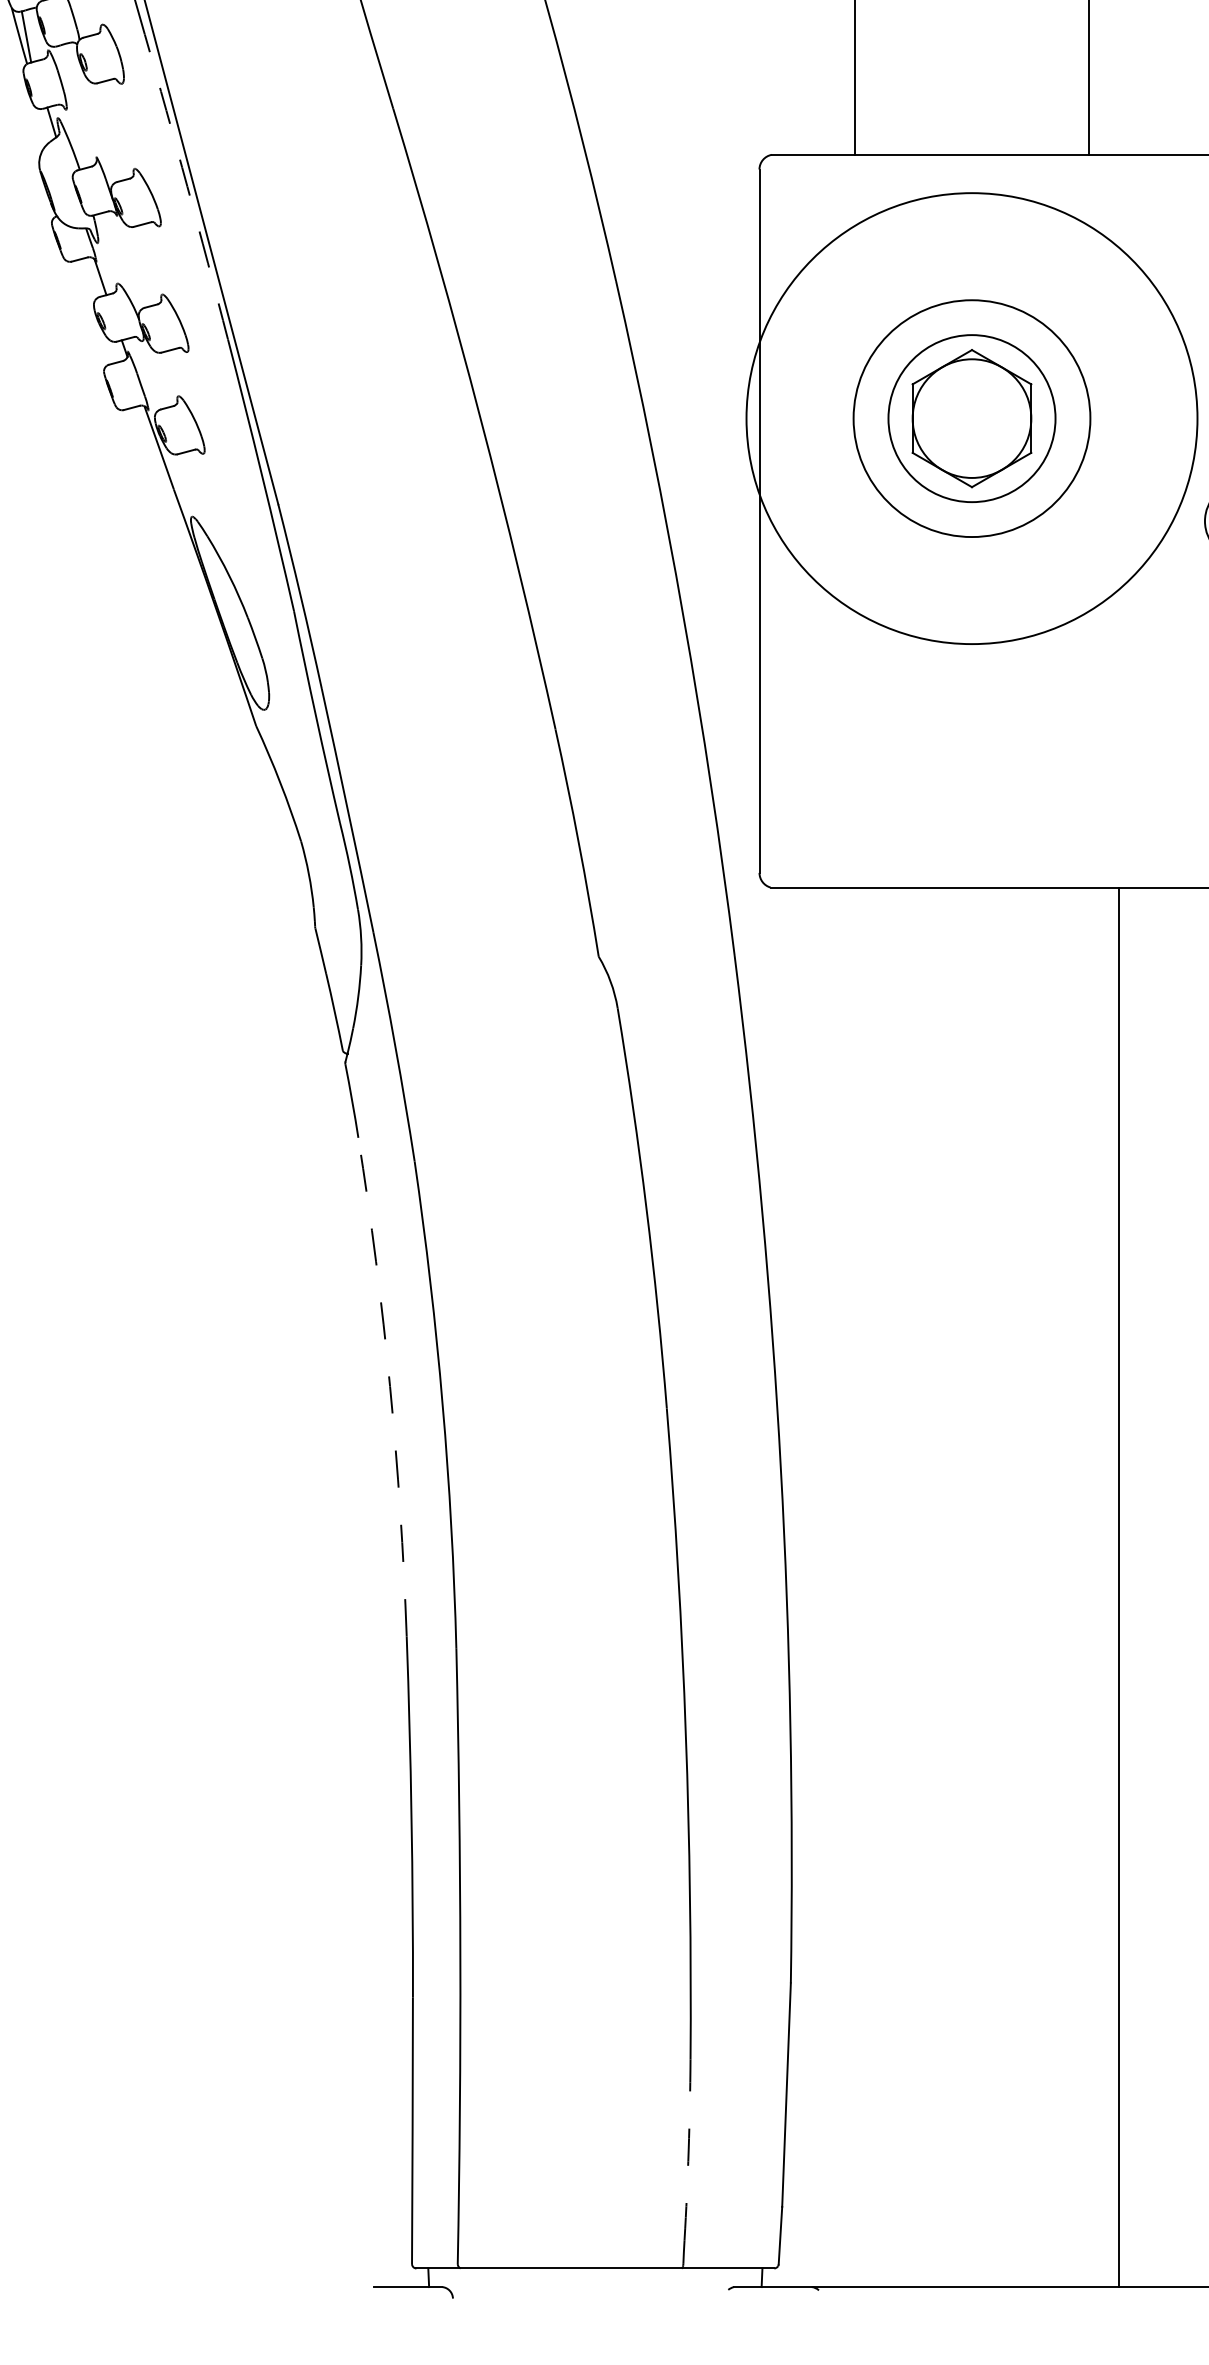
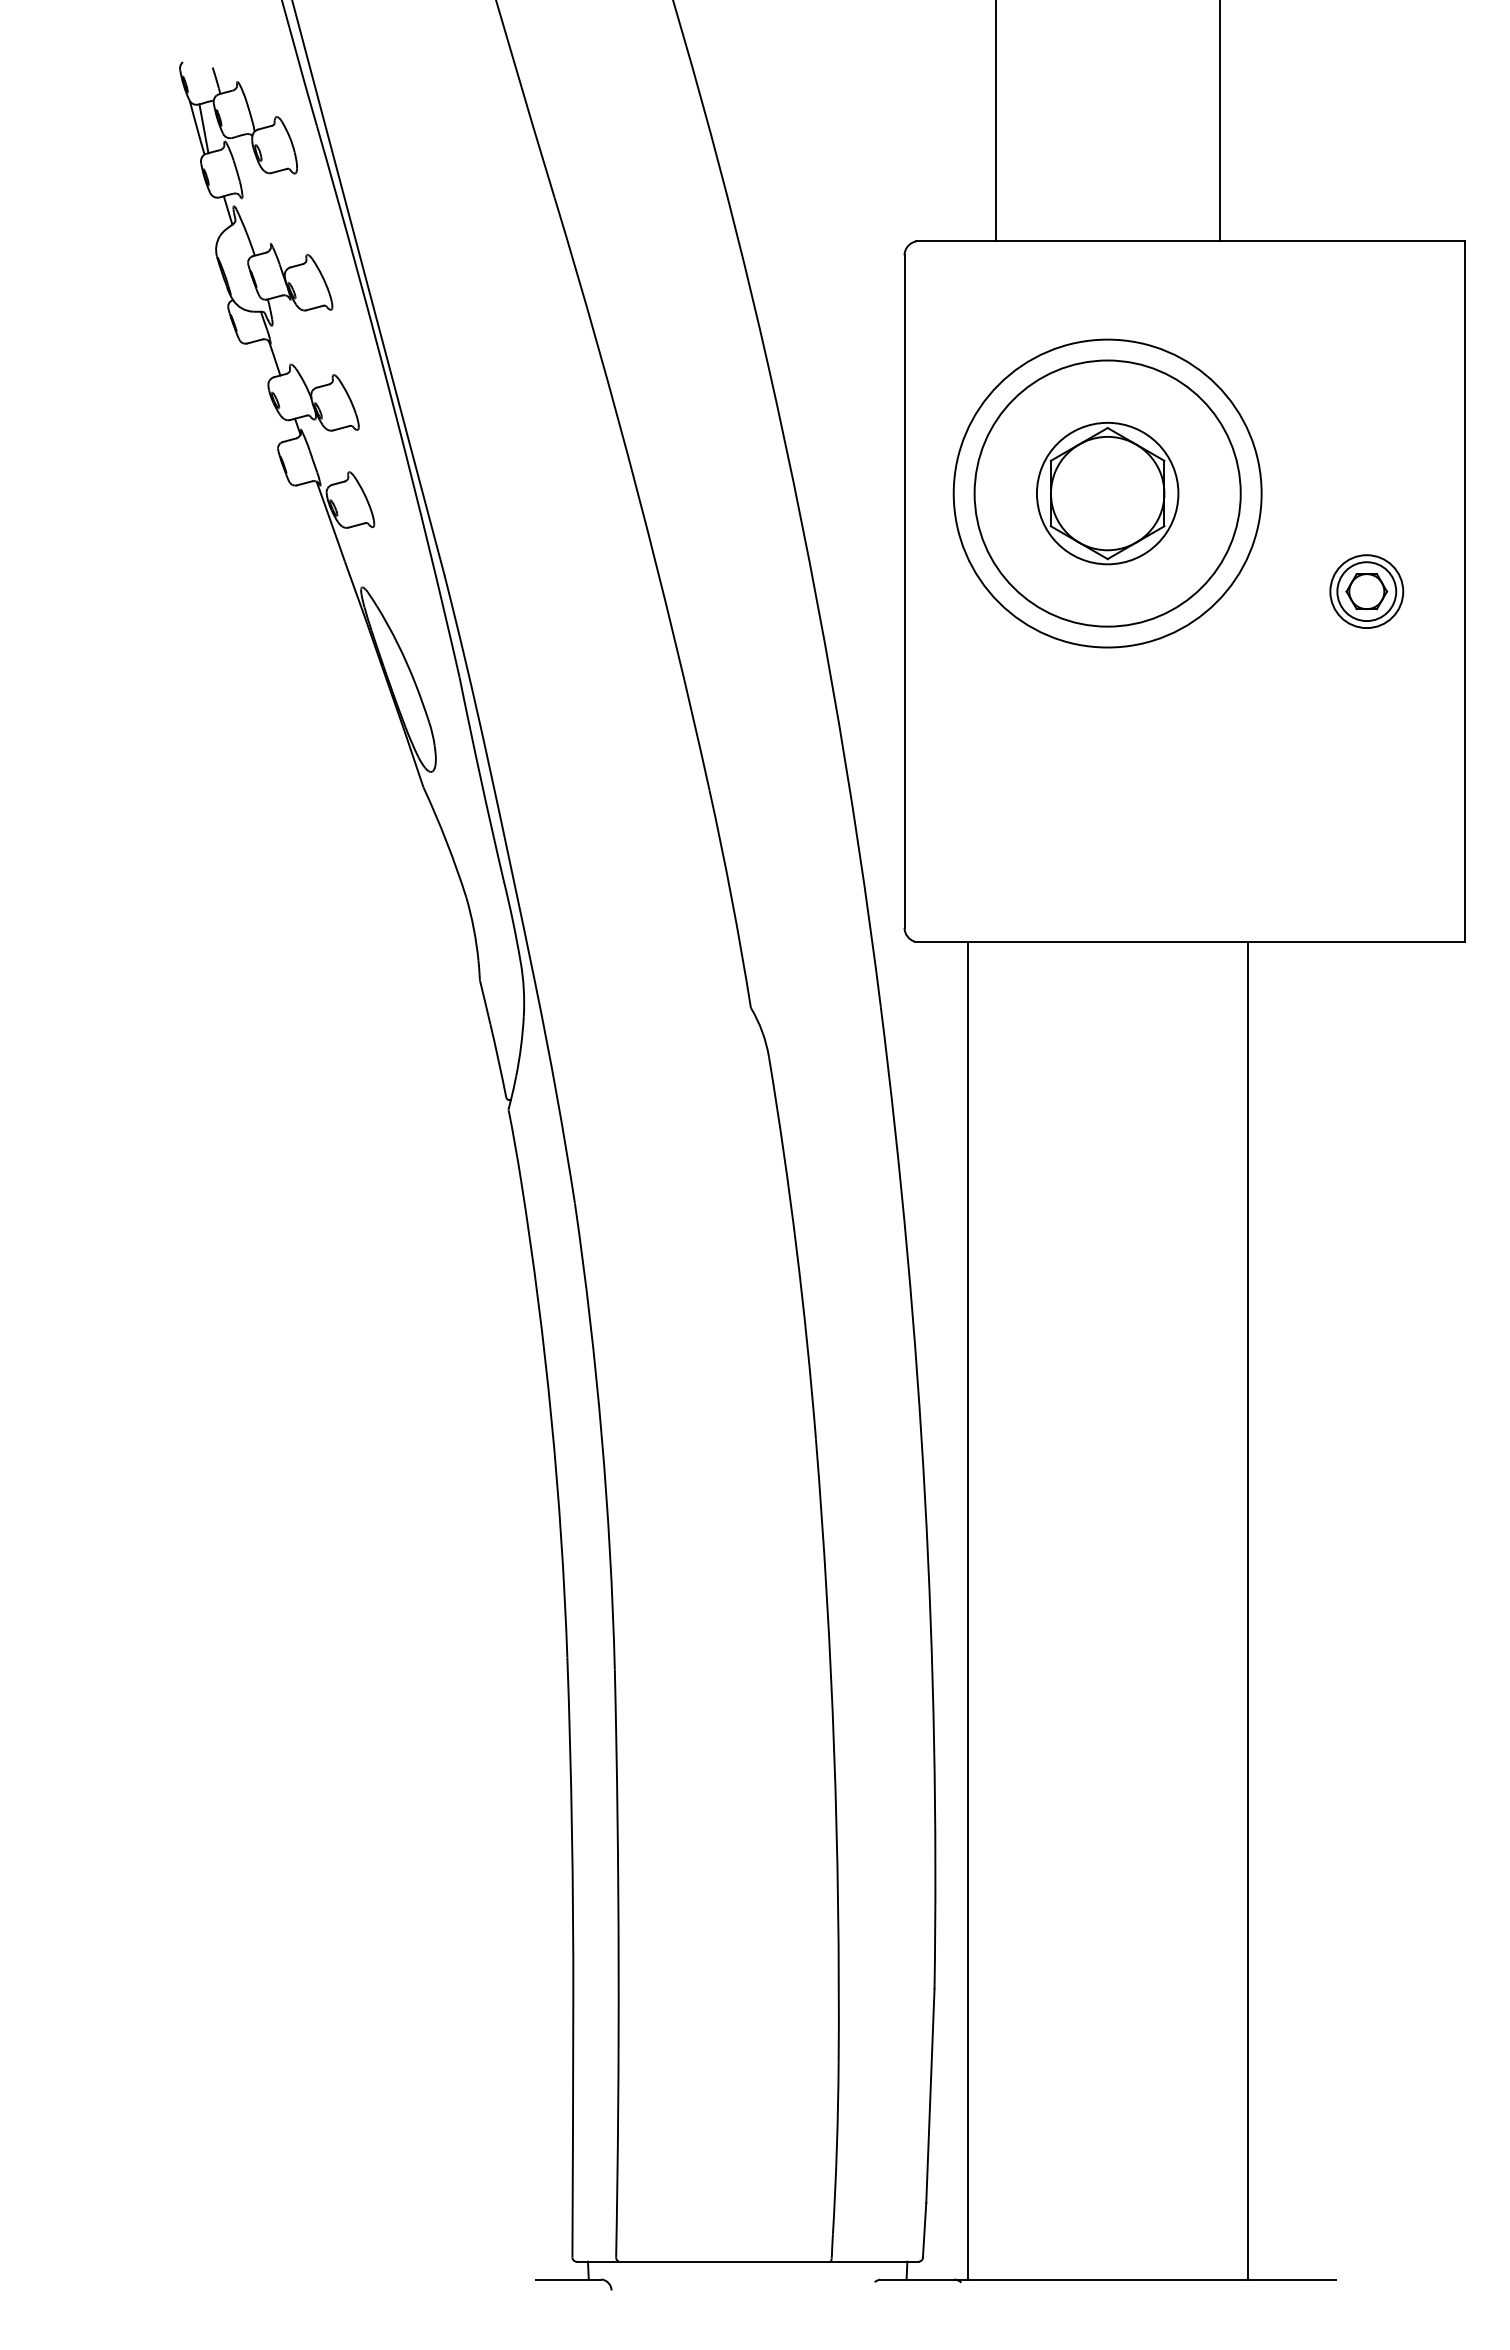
arc: (187, 186) -> (357, 271), dashed -> solid
circle: (971, 418) -> (1107, 493), size x0.62
circle: (971, 418) -> (1107, 493), size x0.71
circle: (971, 418) -> (1107, 493), size x1.67
arc: (390, 1386) -> (551, 1418), dashed -> solid
line: (825, 1587) -> (967, 1610), added
arc: (688, 2150) -> (836, 2148), dashed -> solid

